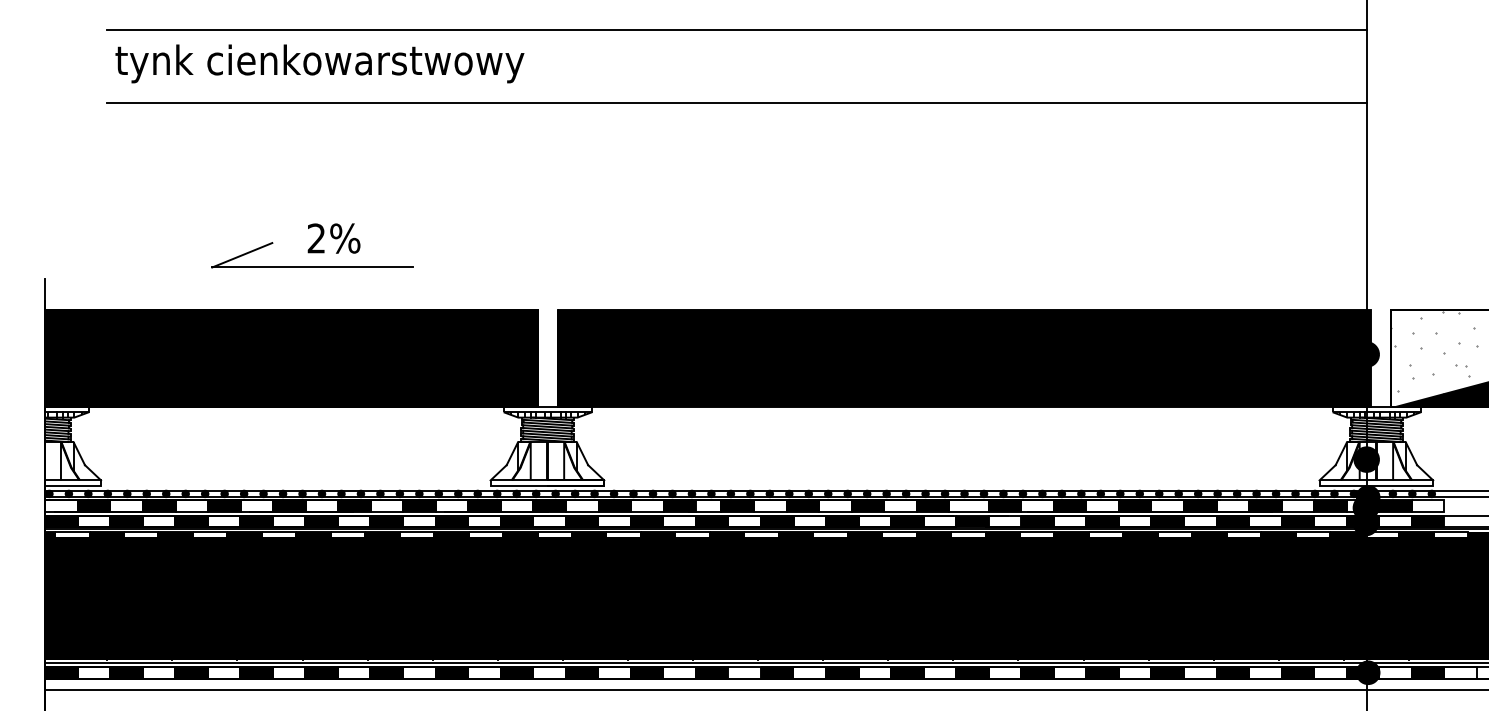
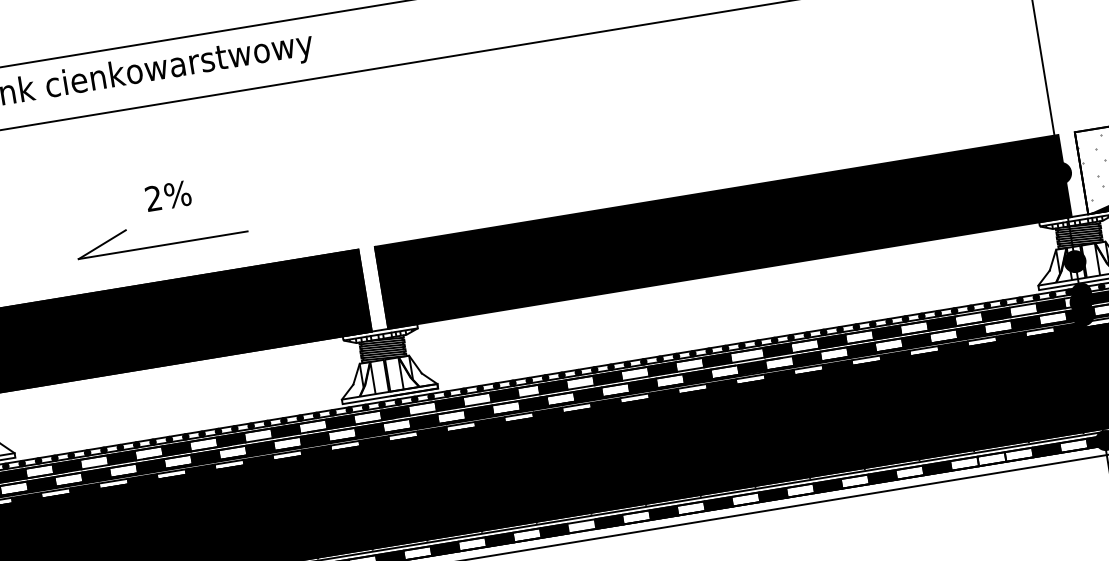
text: (333, 238) -> (167, 196), moved
fill: (1232, 672) -> (991, 458), removed

